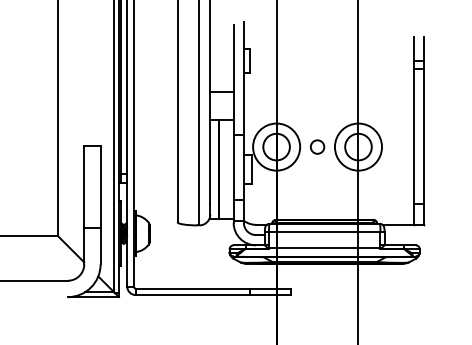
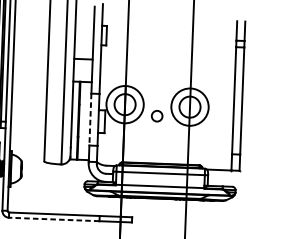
circle: (317, 146) -> (157, 115), moved
line: (233, 167) -> (90, 119), solid -> dashed
line: (192, 295) -> (53, 219), solid -> dashed

